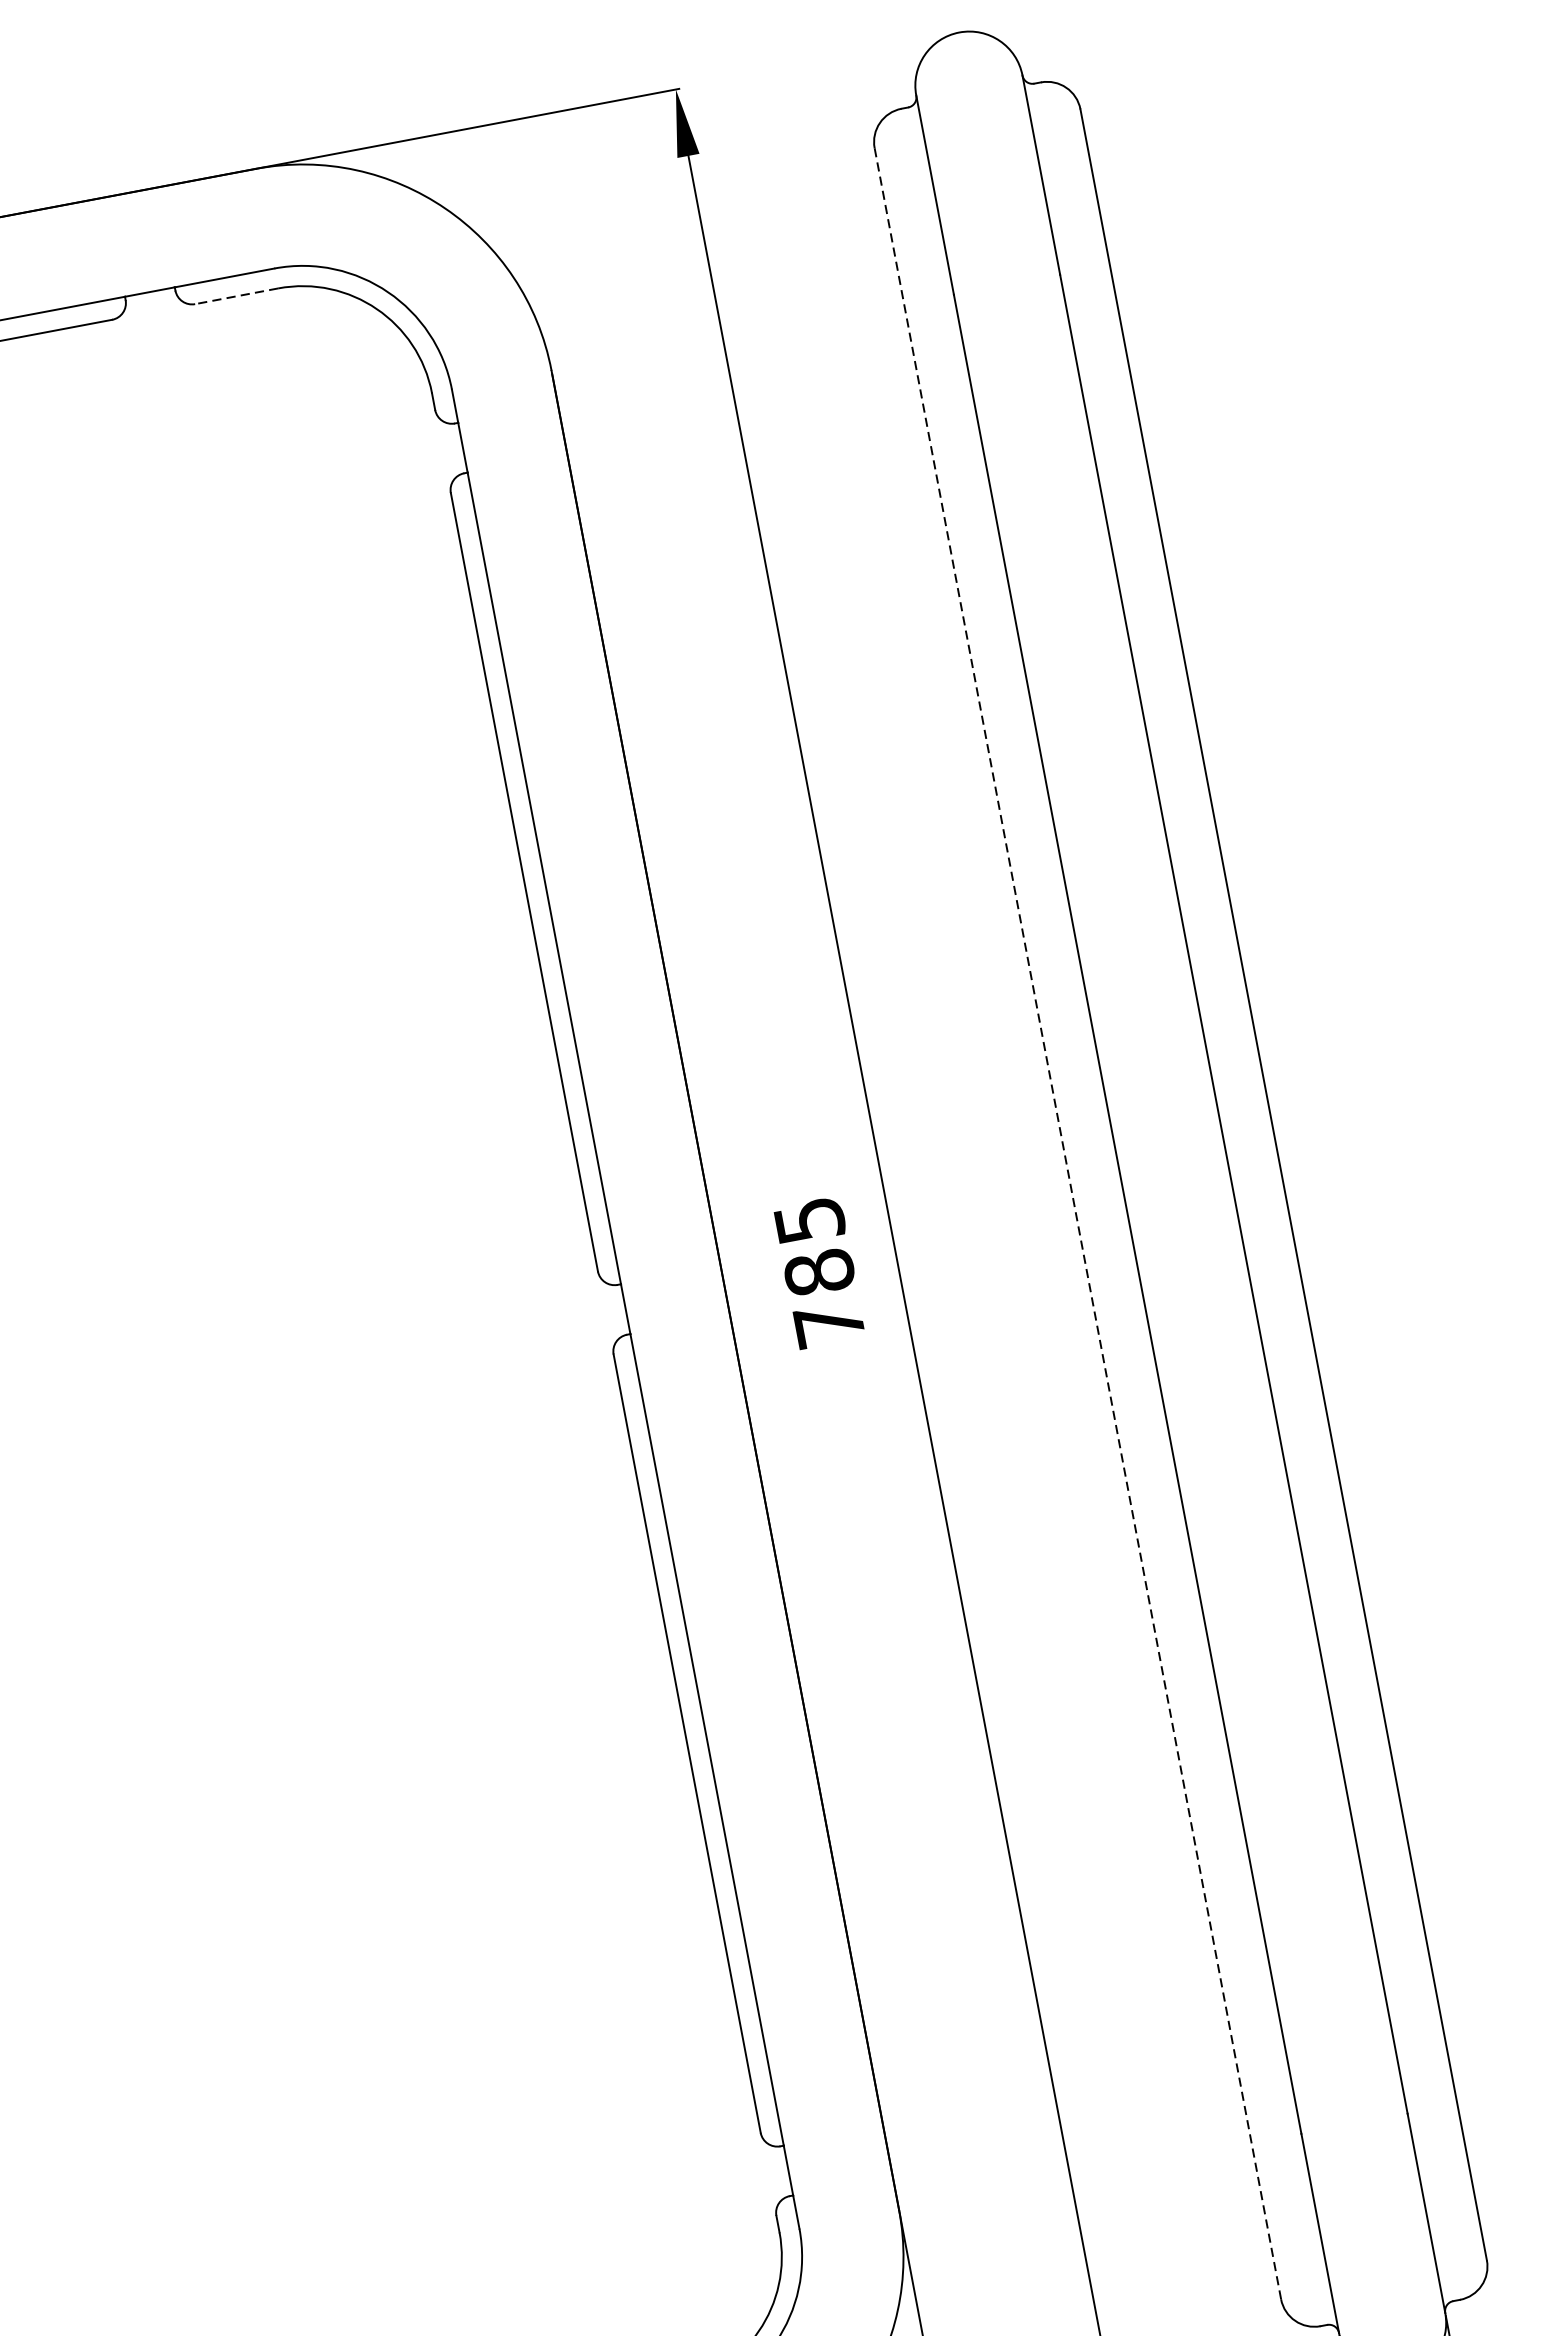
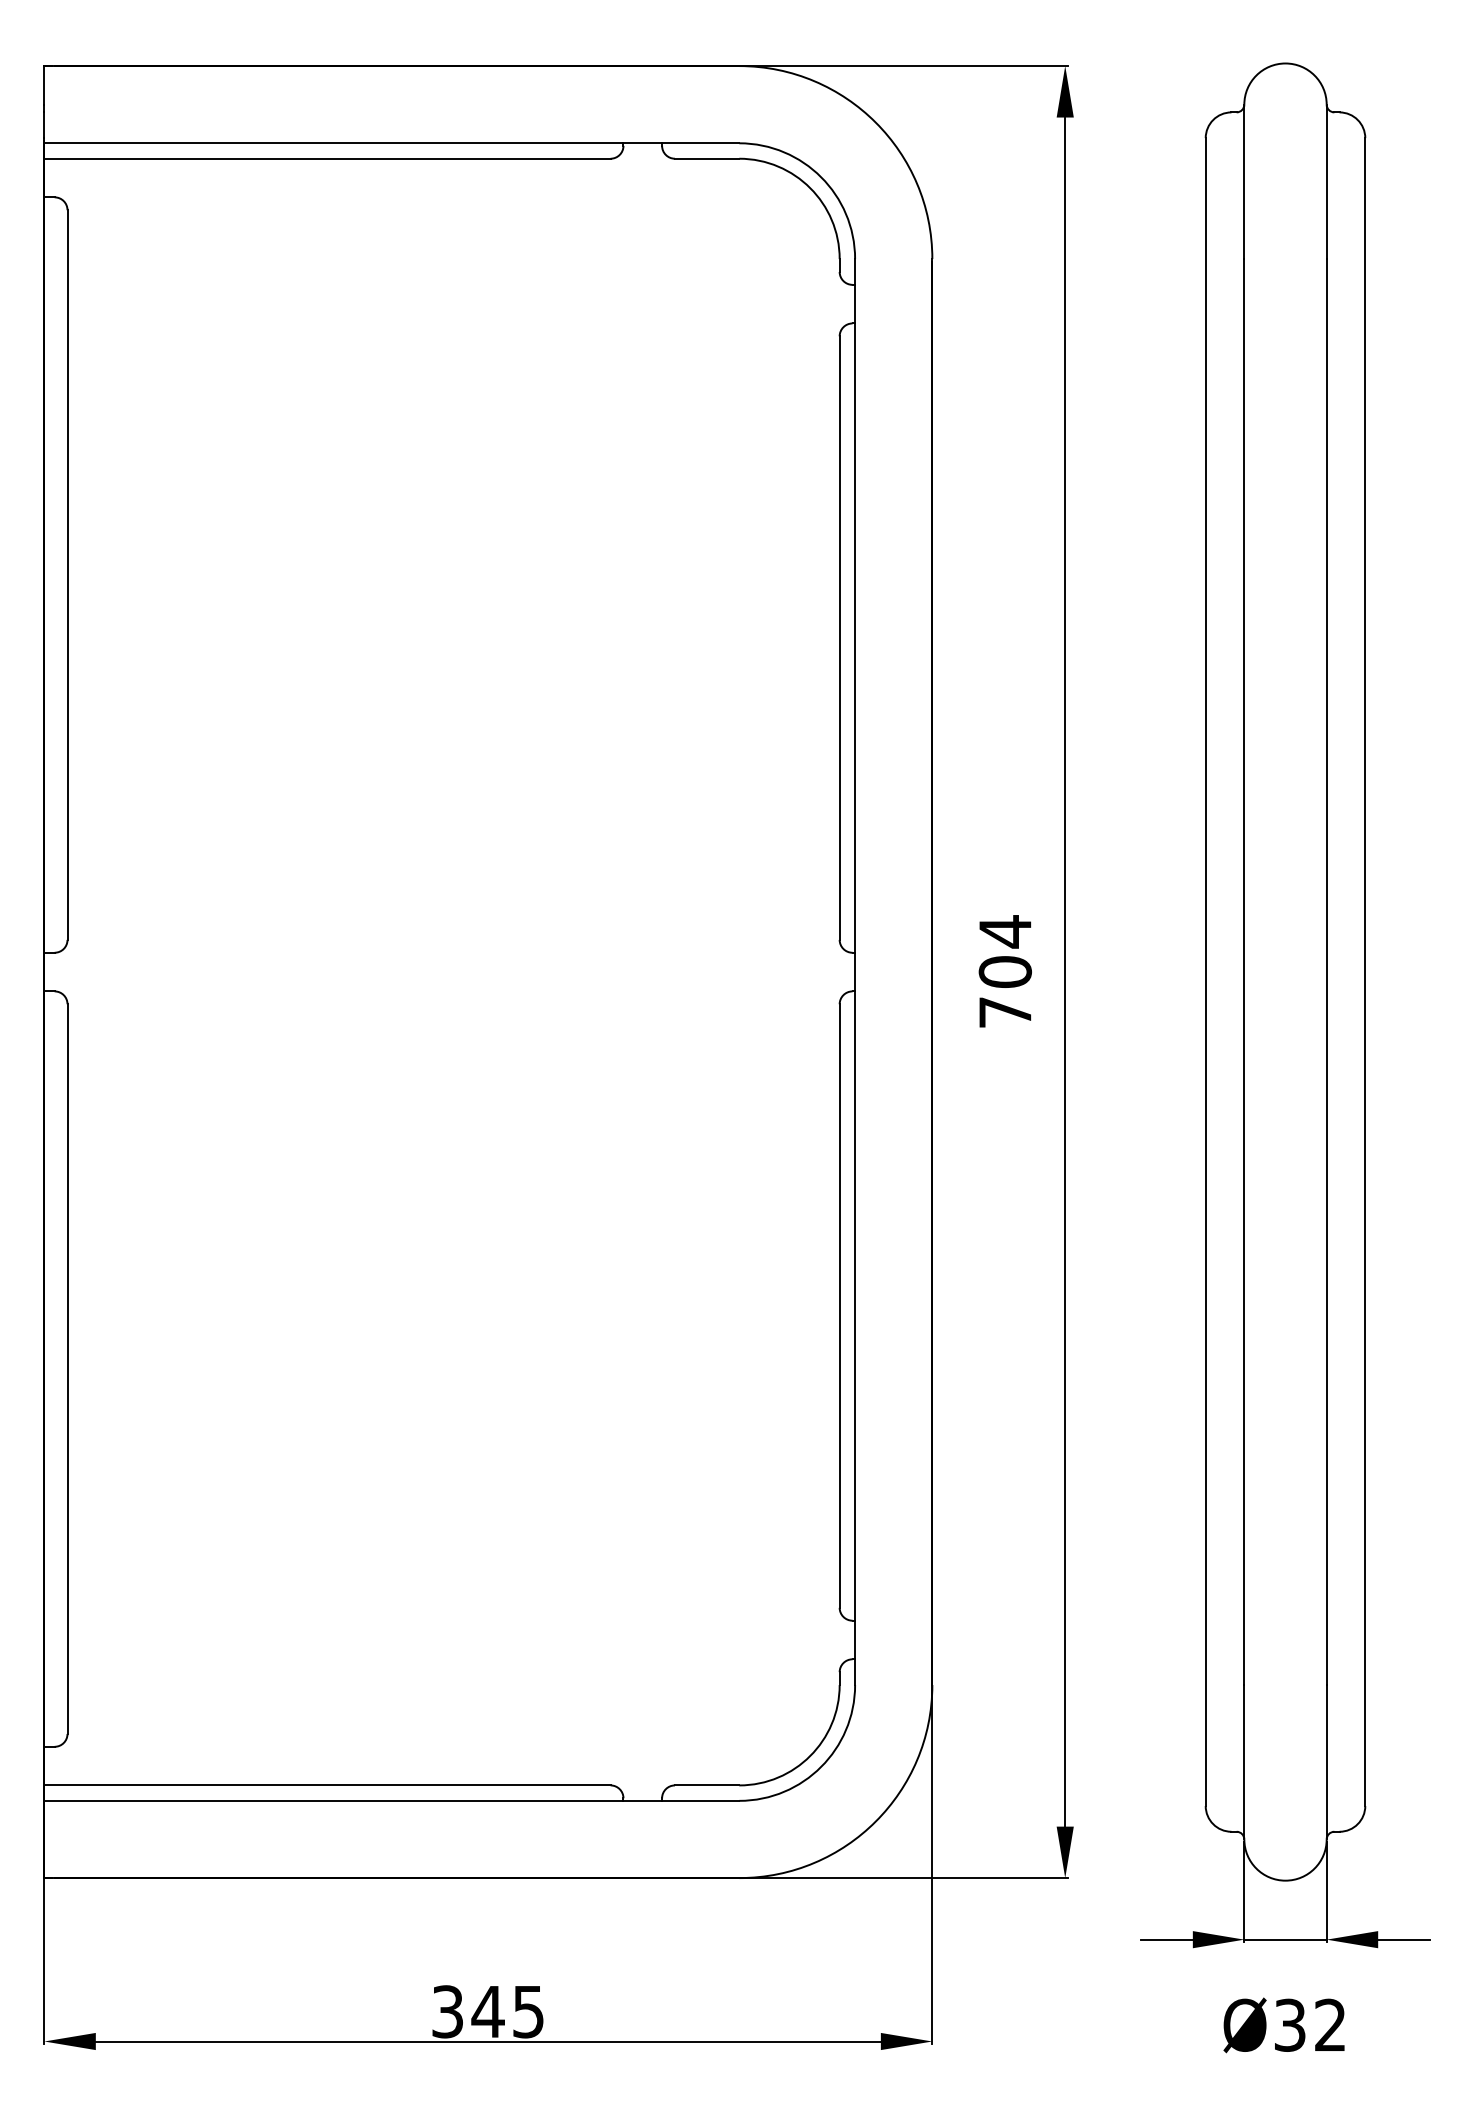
line: (235, 296) -> (706, 158), dashed -> solid
line: (1077, 1224) -> (1205, 972), dashed -> solid
text: (814, 1245) -> (1005, 951), 785 -> 704

